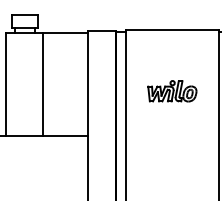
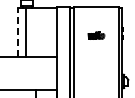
line: (6, 82) -> (18, 31), solid -> dashed
line: (42, 82) -> (25, 31), moved
part: (172, 91) -> (96, 35), size x0.7

